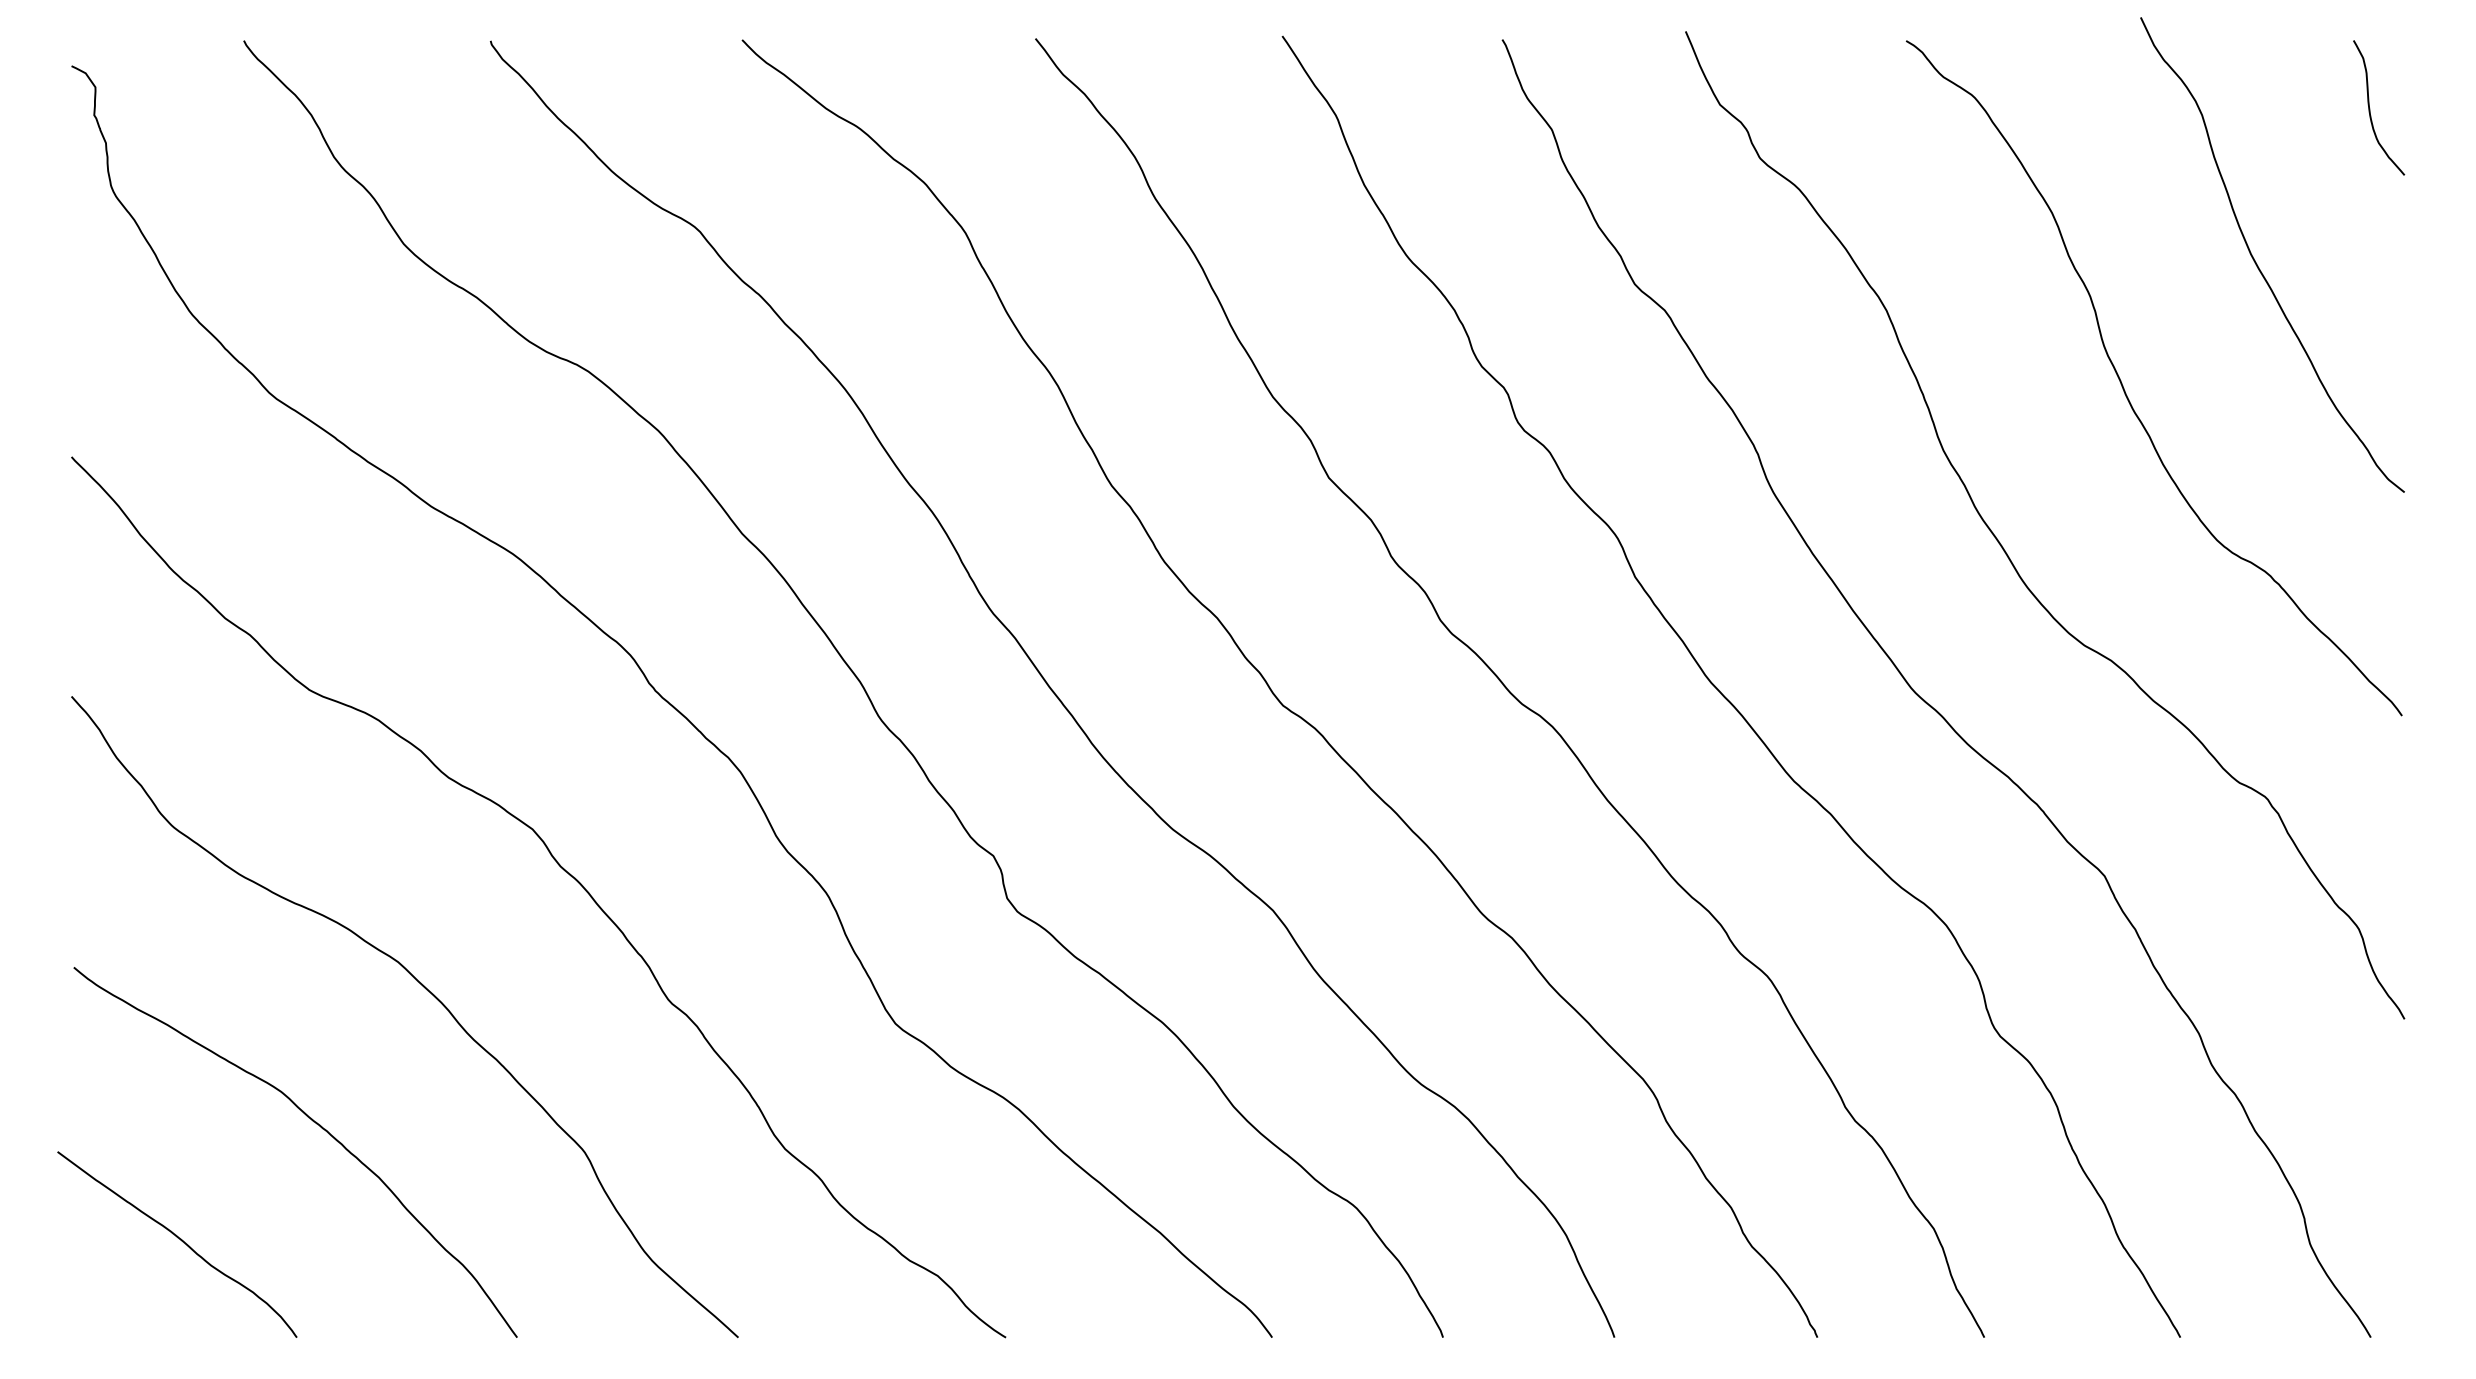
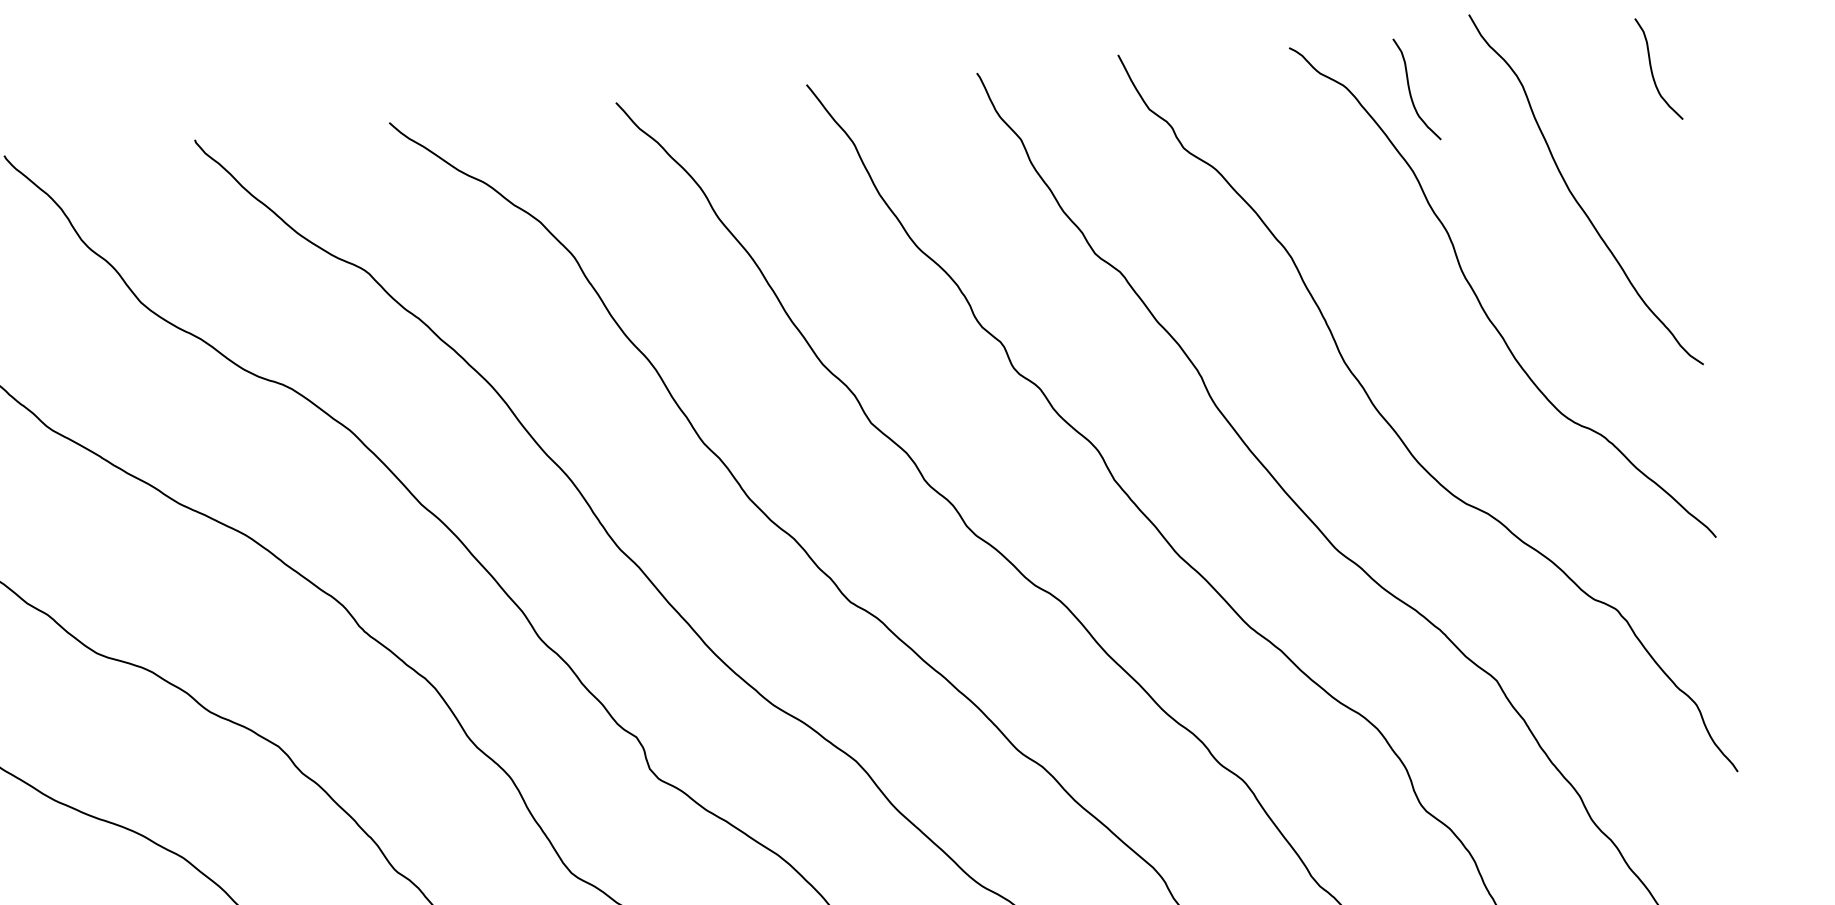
curve: (2057, 108) -> (1410, 90), added

